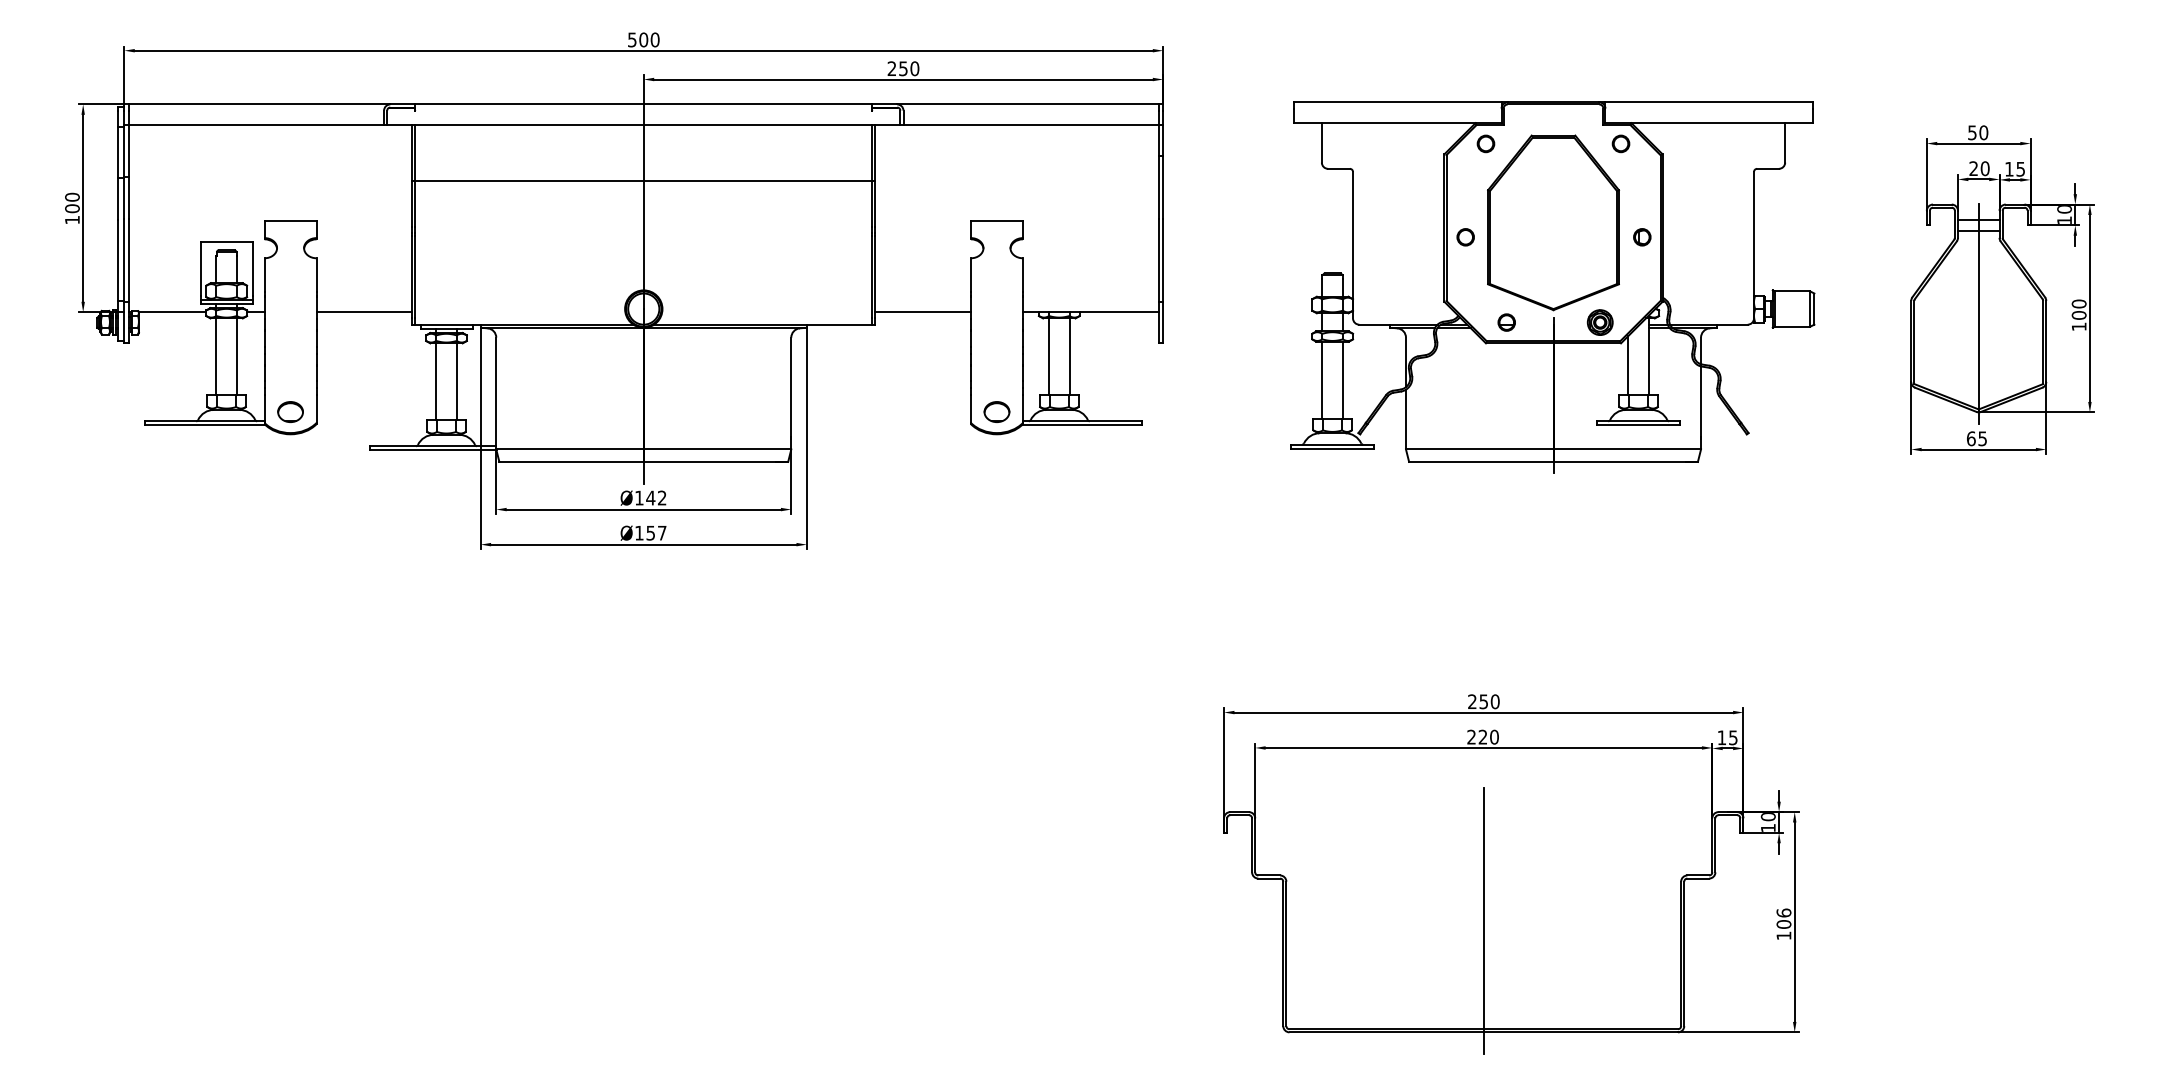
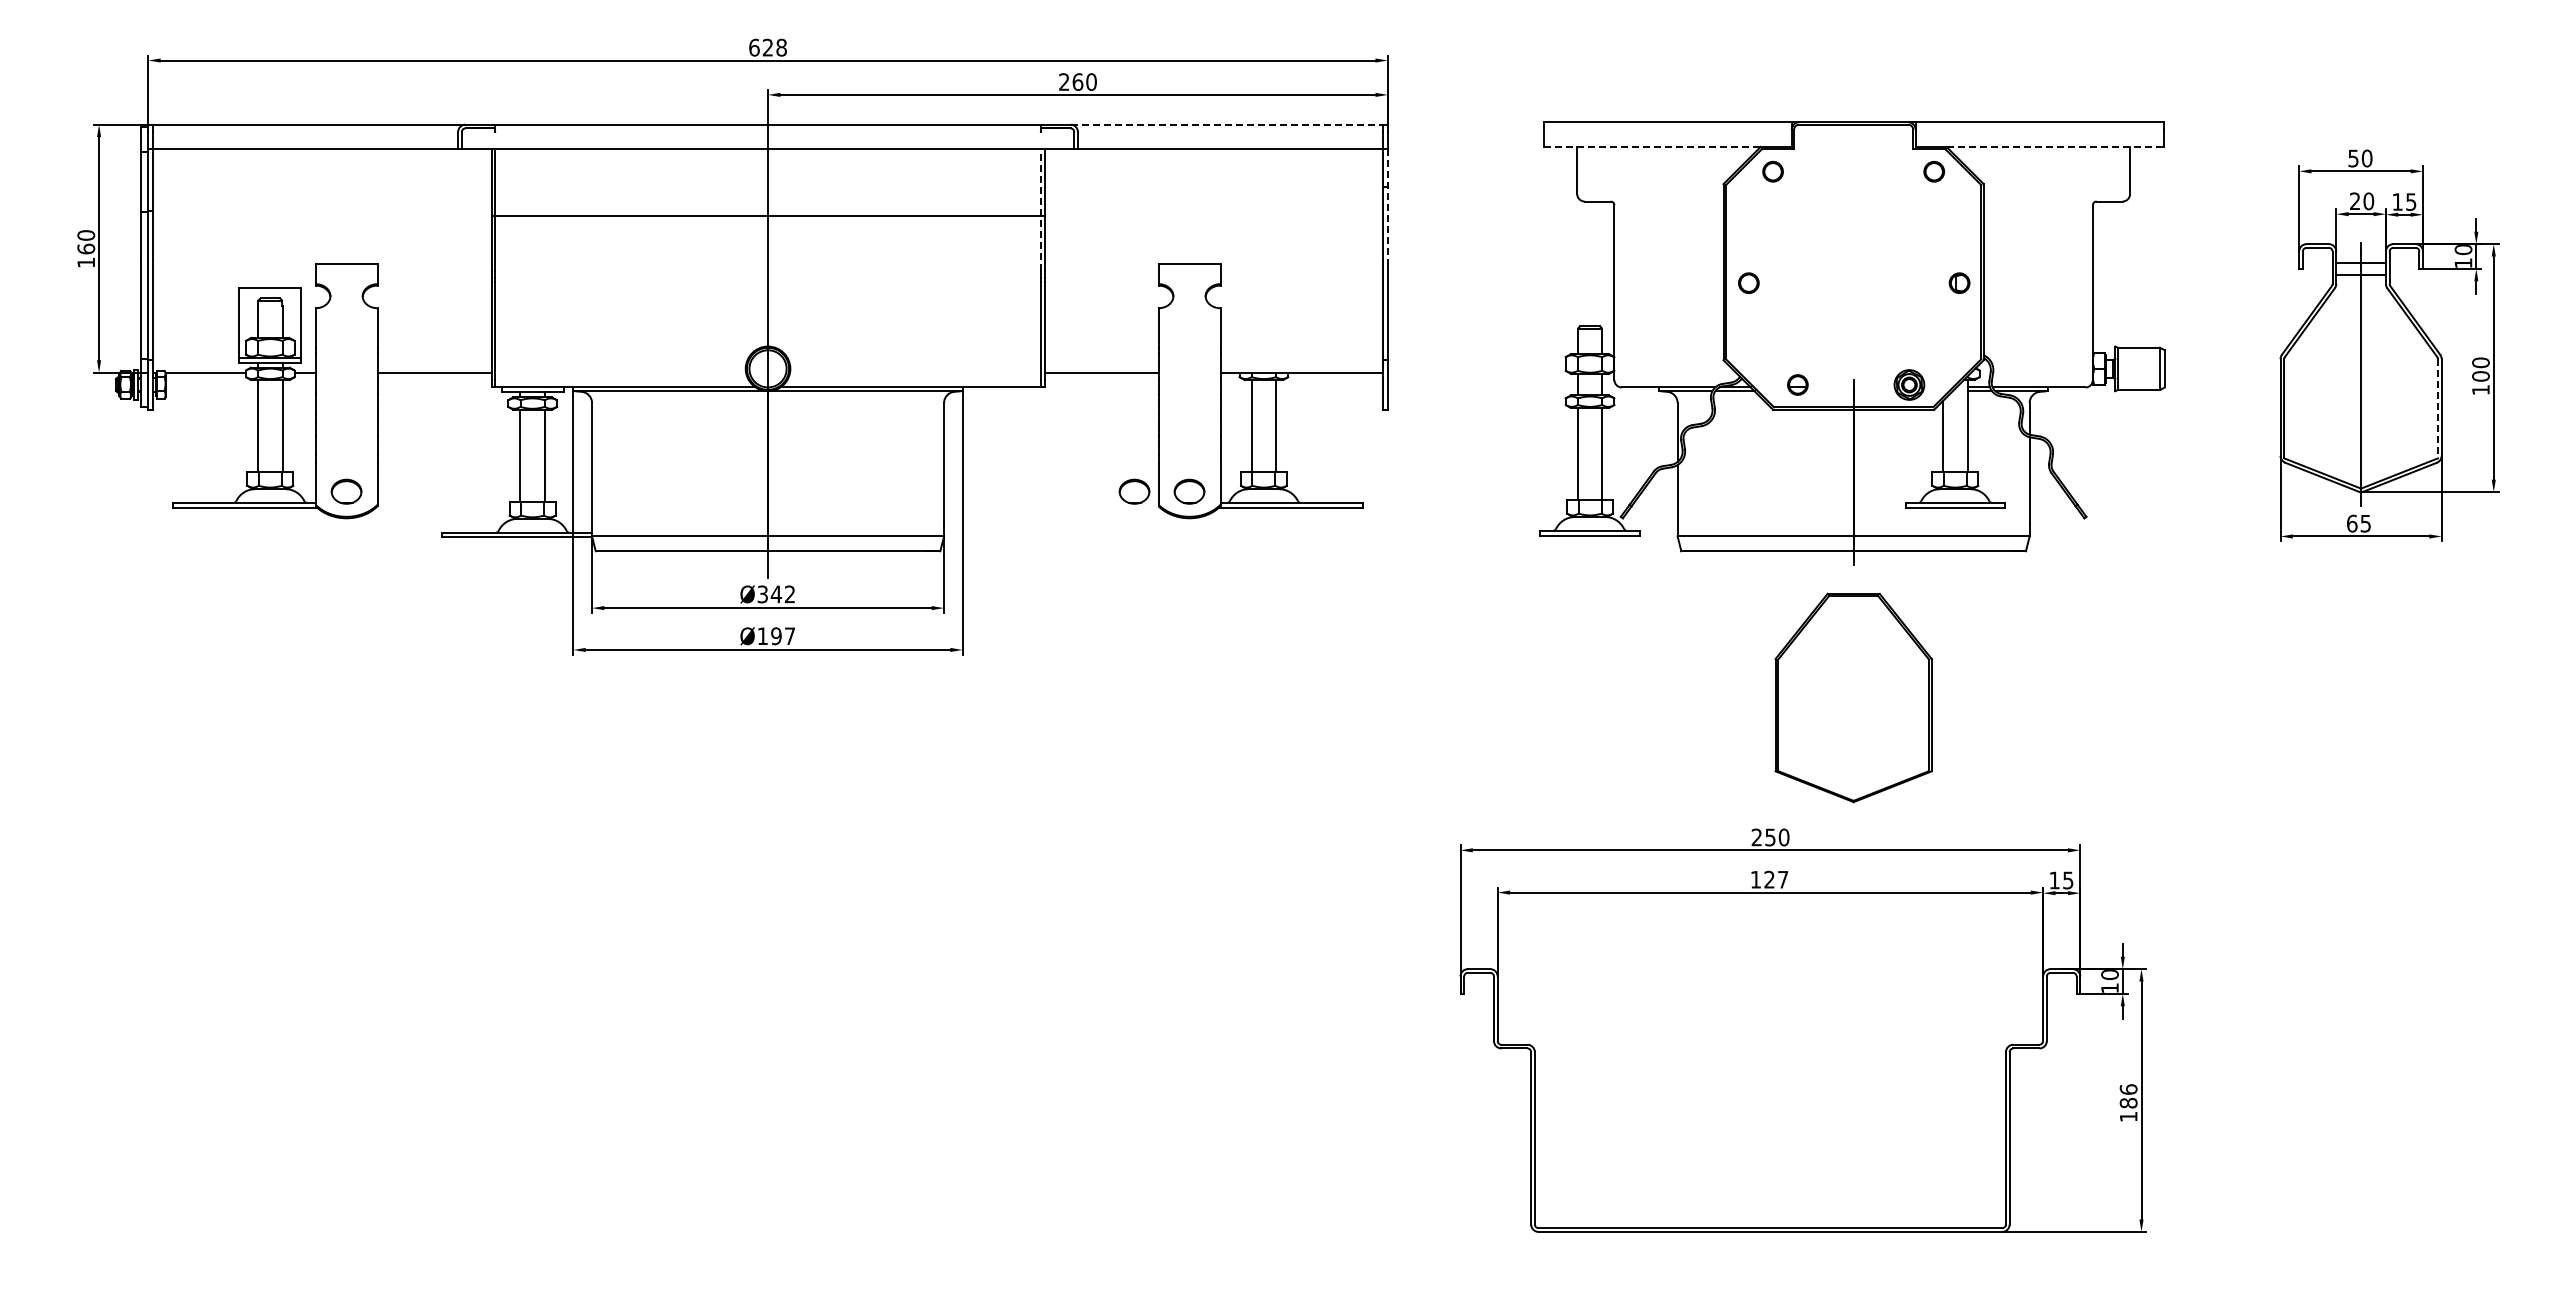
text: (643, 39) -> (767, 47), 500 -> 628
text: (903, 69) -> (1077, 82), 250 -> 260
line: (1028, 104) -> (1227, 124), solid -> dashed
line: (1384, 122) -> (1652, 146), solid -> dashed
line: (1722, 122) -> (2055, 146), solid -> dashed
line: (1162, 172) -> (1387, 205), solid -> dashed
line: (872, 176) -> (1040, 210), solid -> dashed
text: (71, 208) -> (85, 248), 100 -> 160
part: (1553, 222) -> (1853, 697), moved
line: (2042, 342) -> (2437, 408), solid -> dashed
part: (950, 411) -> (1134, 491), added
text: (639, 498) -> (762, 594), Ø142 -> Ø342
text: (650, 532) -> (776, 635), Ø157 -> Ø197
text: (1482, 736) -> (1769, 879), 220 -> 127
line: (1483, 920) -> (1770, 1098), removed
text: (1783, 923) -> (2128, 1102), 106 -> 186

